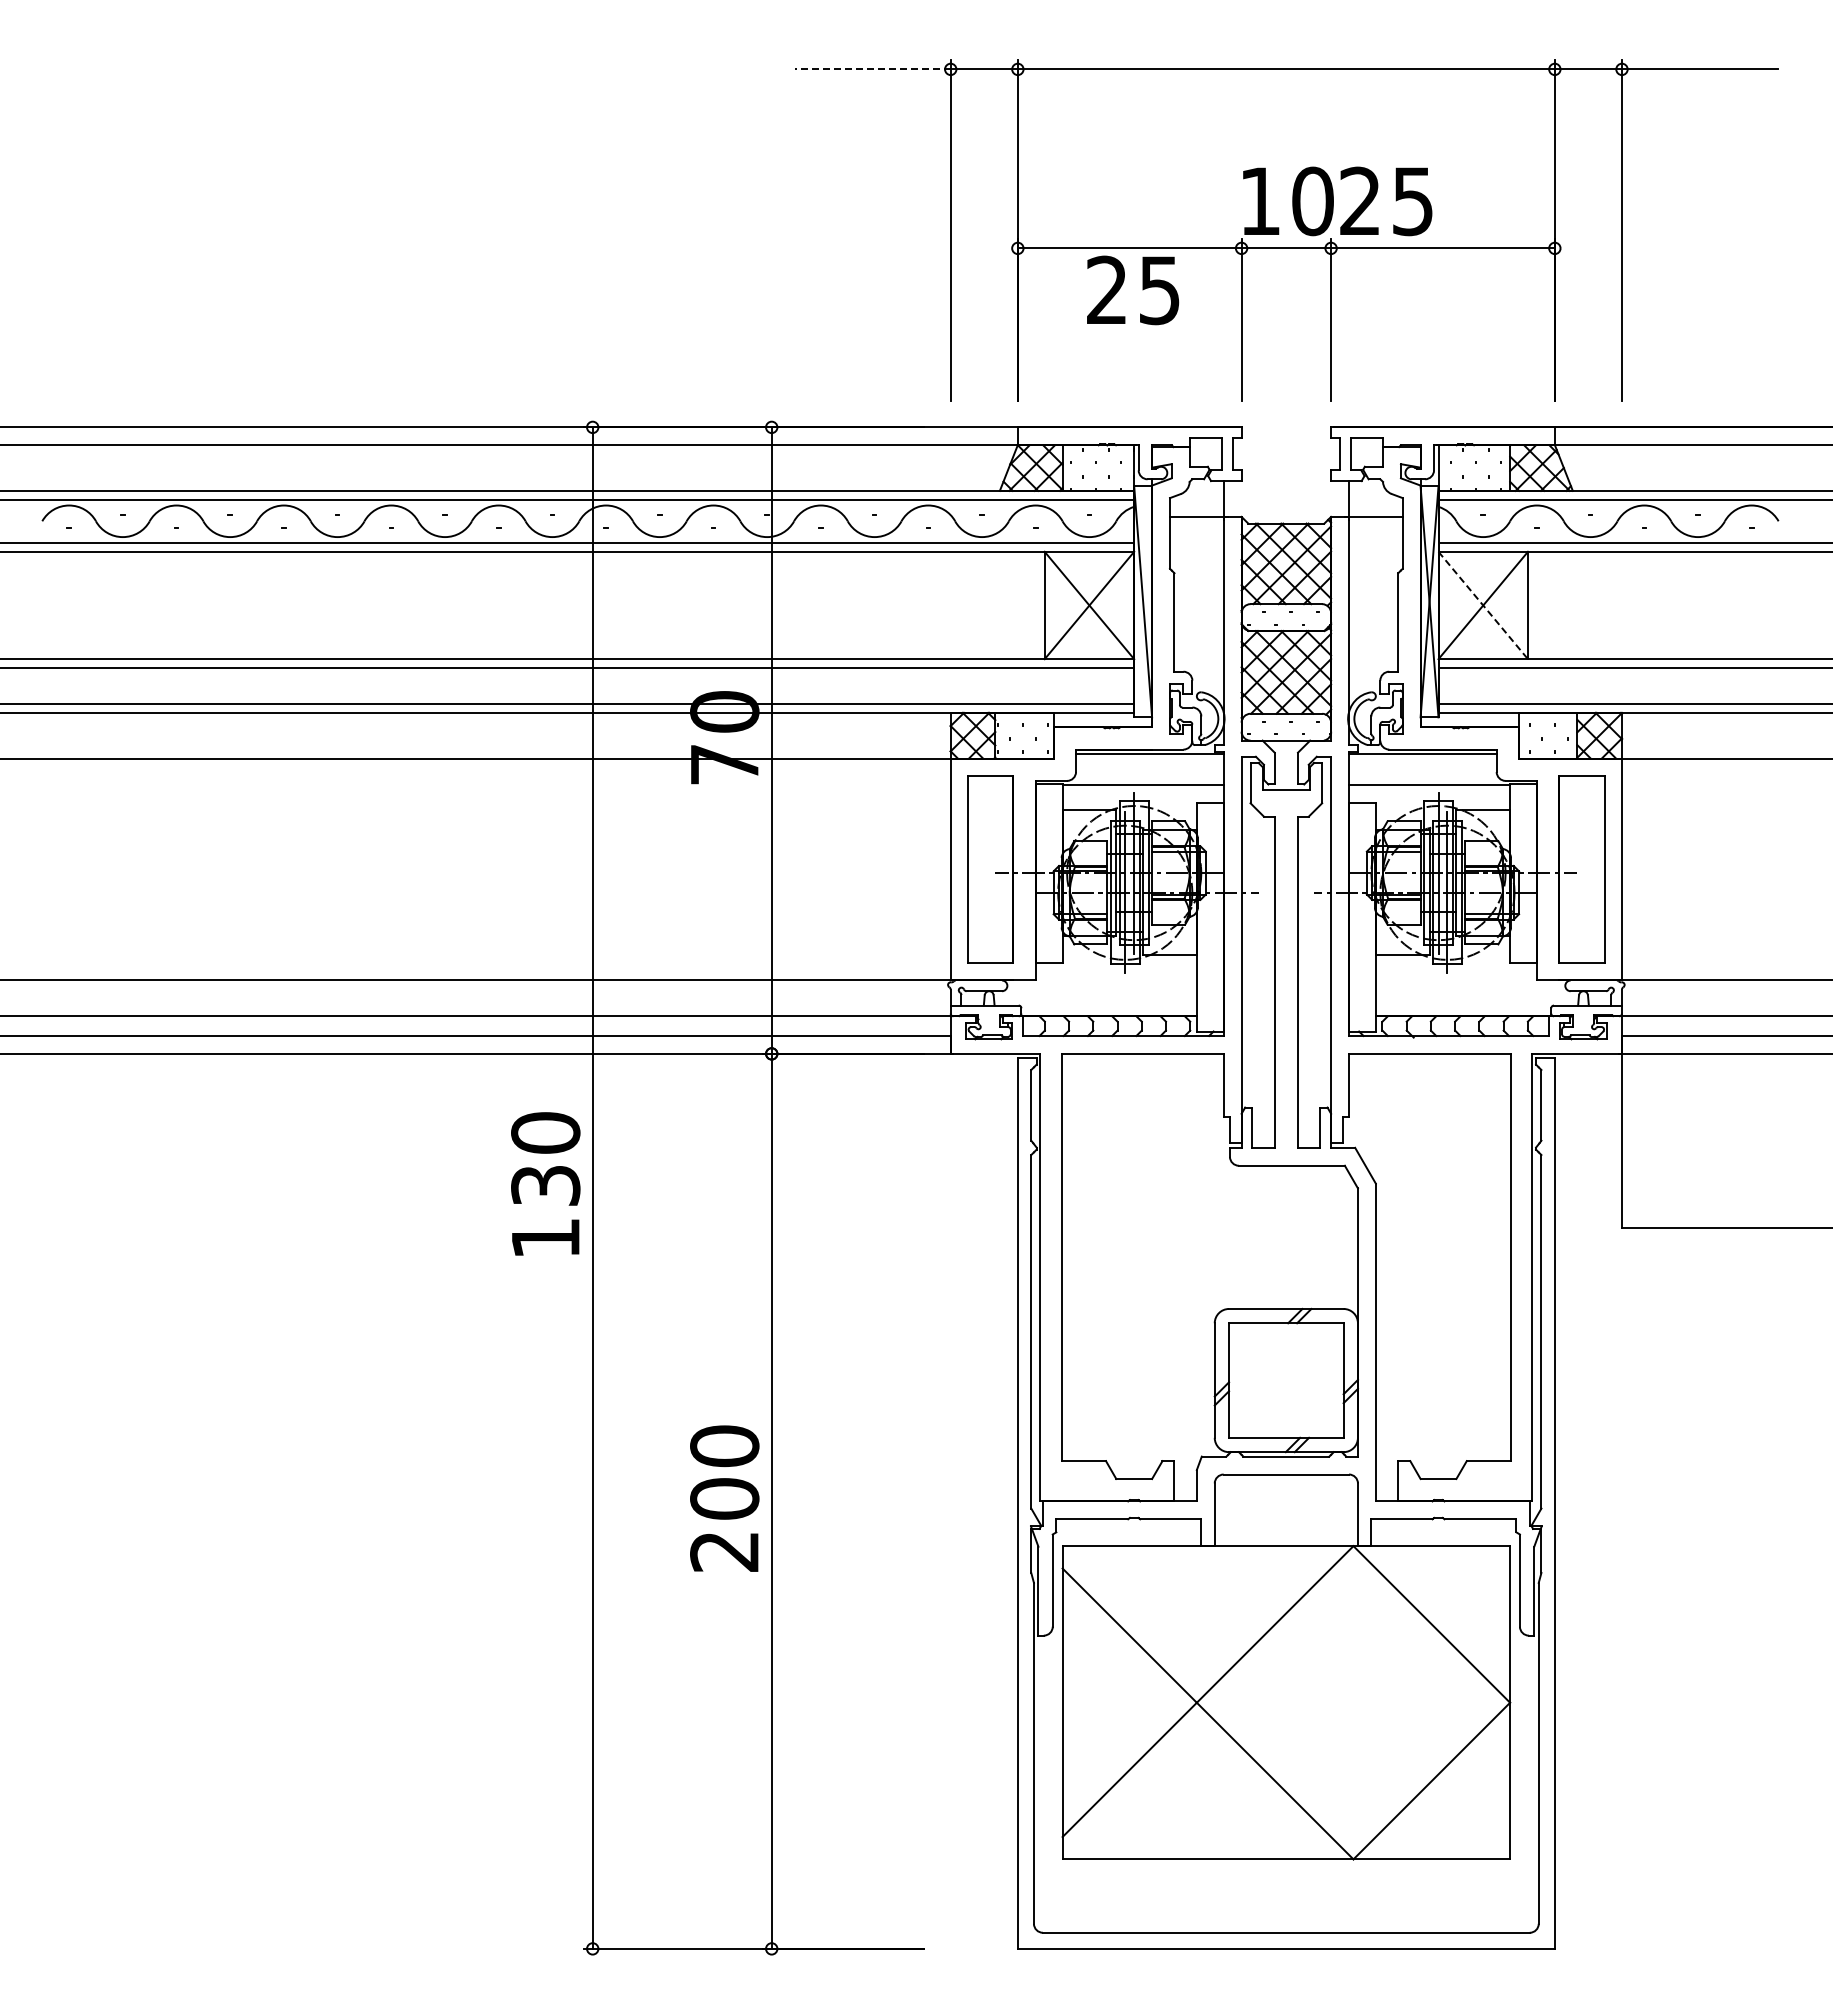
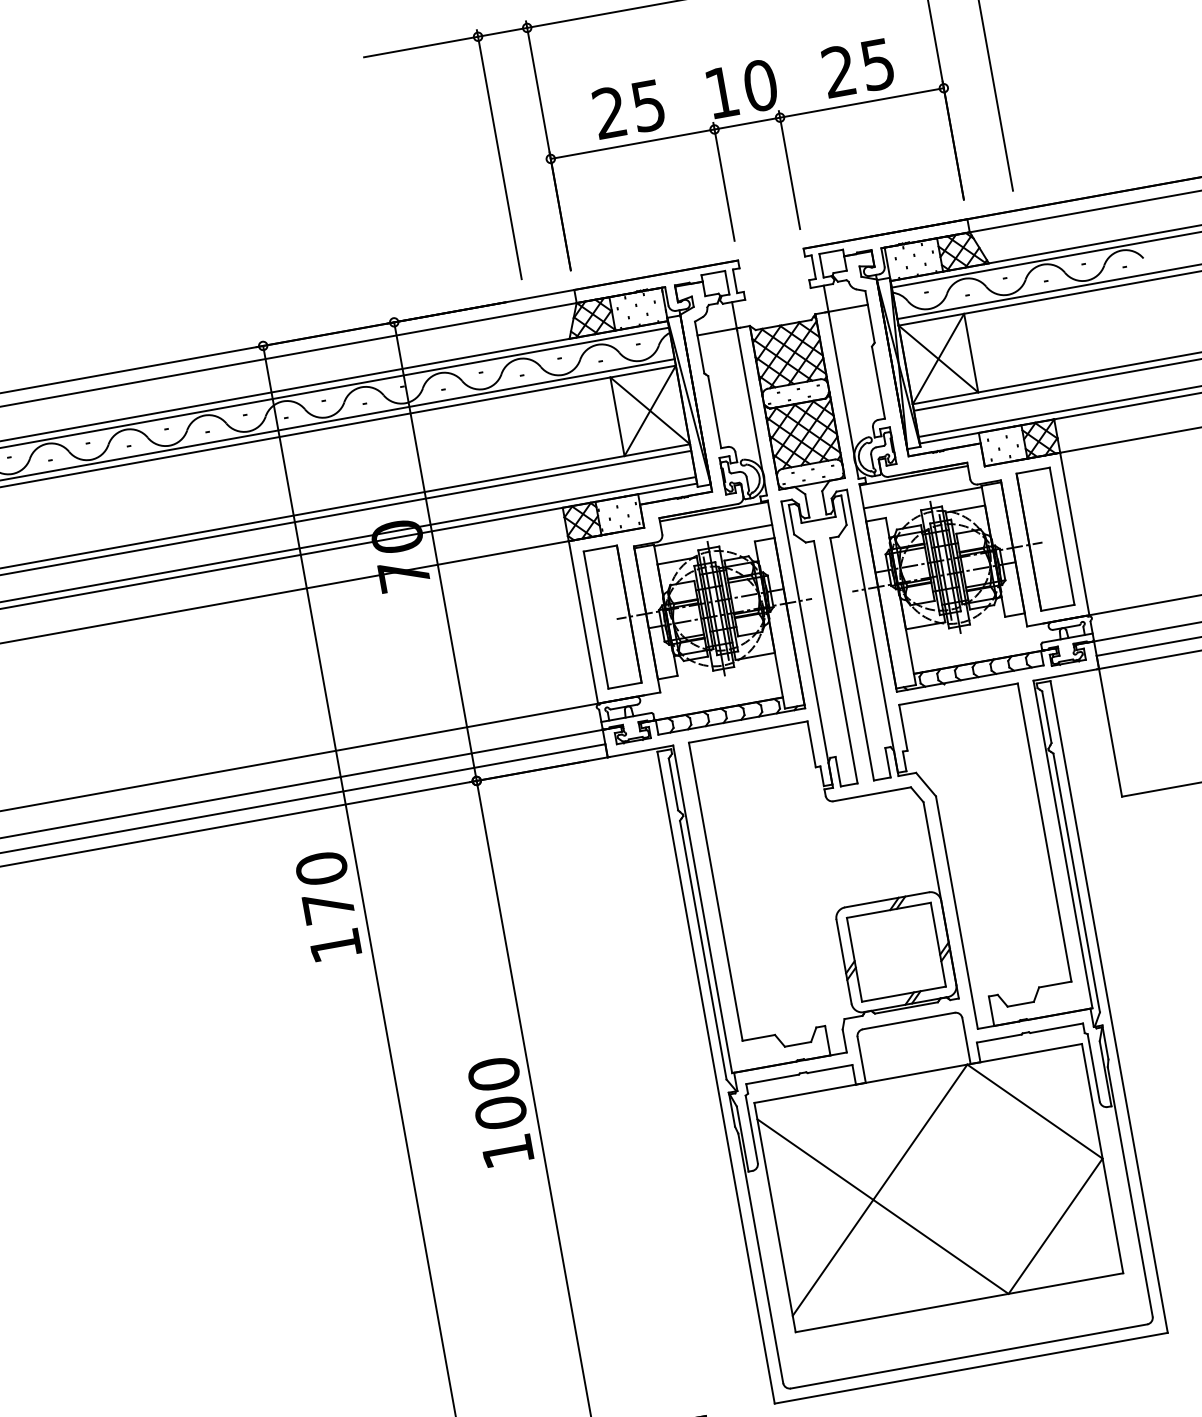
line: (872, 69) -> (420, 47), dashed -> solid
text: (1386, 201) -> (858, 68), moved
text: (1133, 290) -> (629, 109), moved
line: (1483, 605) -> (938, 359), dashed -> solid
text: (545, 1185) -> (328, 907), 130 -> 170
text: (724, 1551) -> (507, 1151), 200 -> 100

